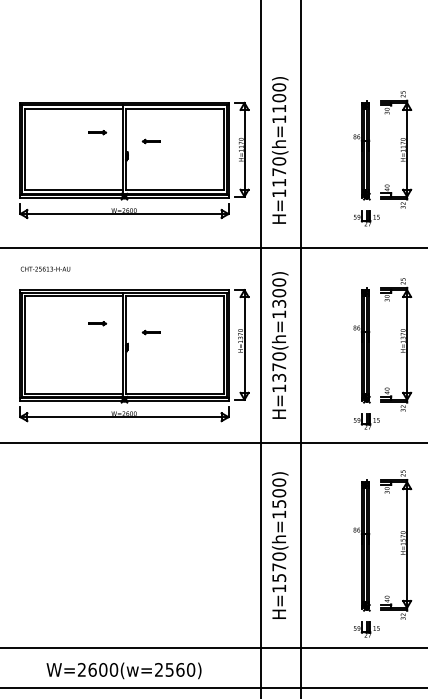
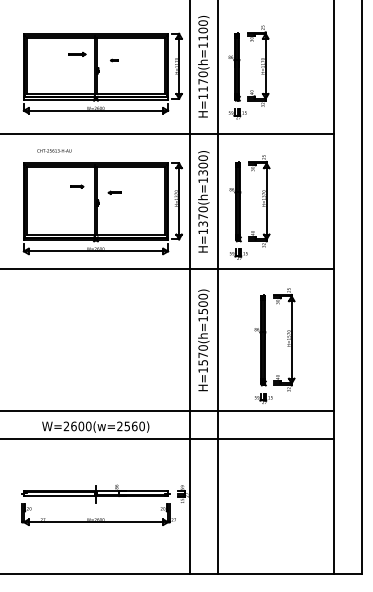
part: (97, 132) -> (77, 54), size x1.4
part: (151, 141) -> (114, 60), size x0.6
part: (369, 158) -> (239, 72), moved
text: (45, 268) -> (54, 150), moved
part: (369, 353) -> (240, 207), moved

